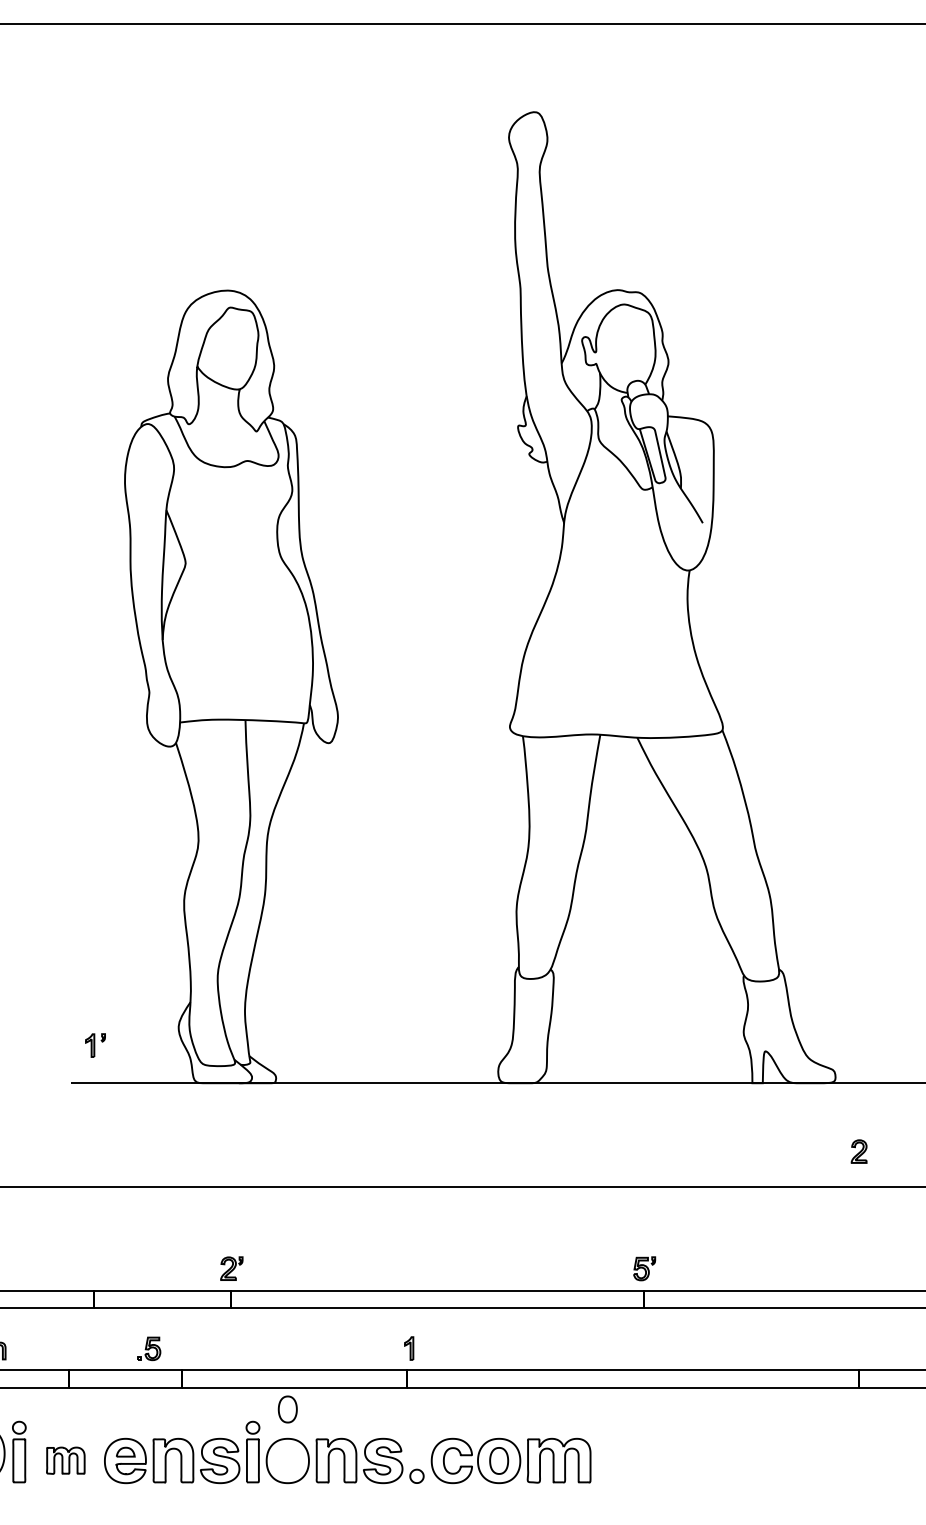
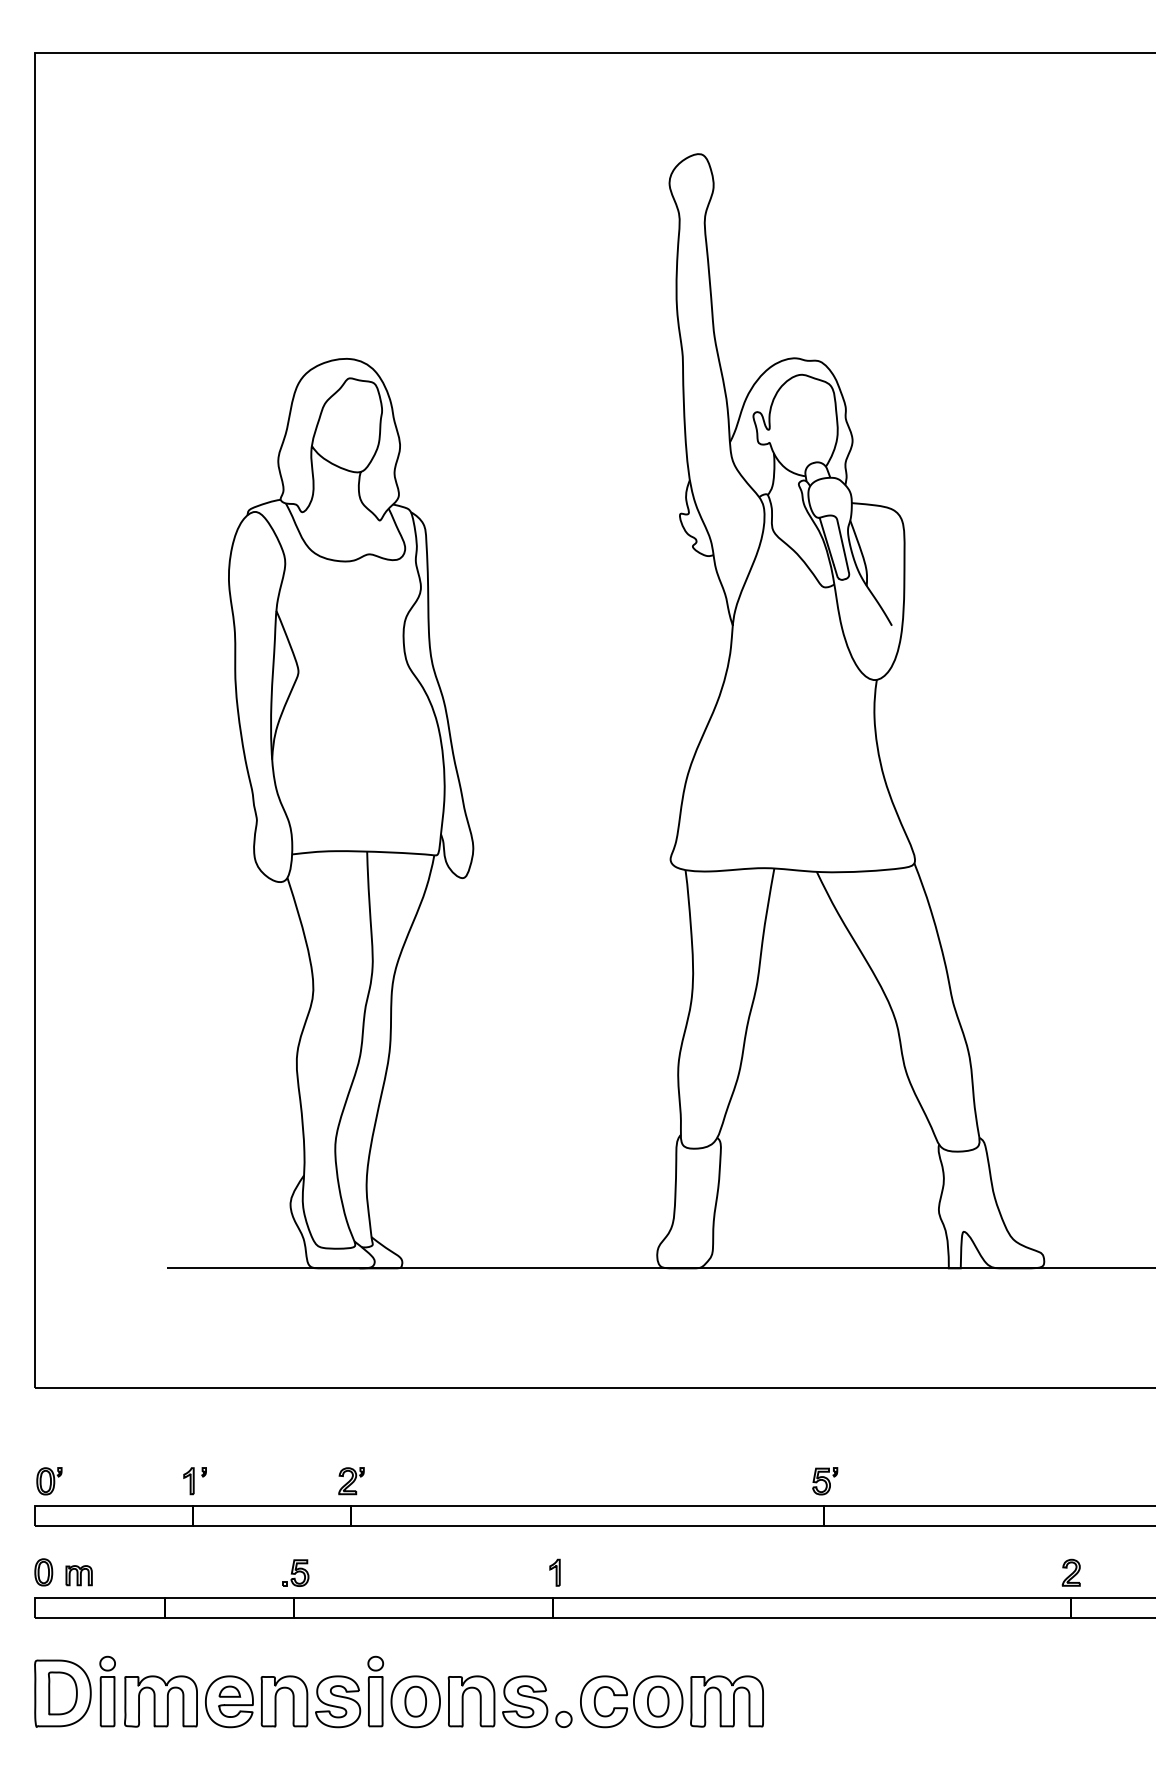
part: (95, 1045) -> (194, 1481), moved
part: (858, 1151) -> (1070, 1572), moved
part: (149, 1348) -> (295, 1572), moved
part: (287, 1409) -> (415, 1701), moved
part: (65, 1460) -> (160, 1701), size x1.67

